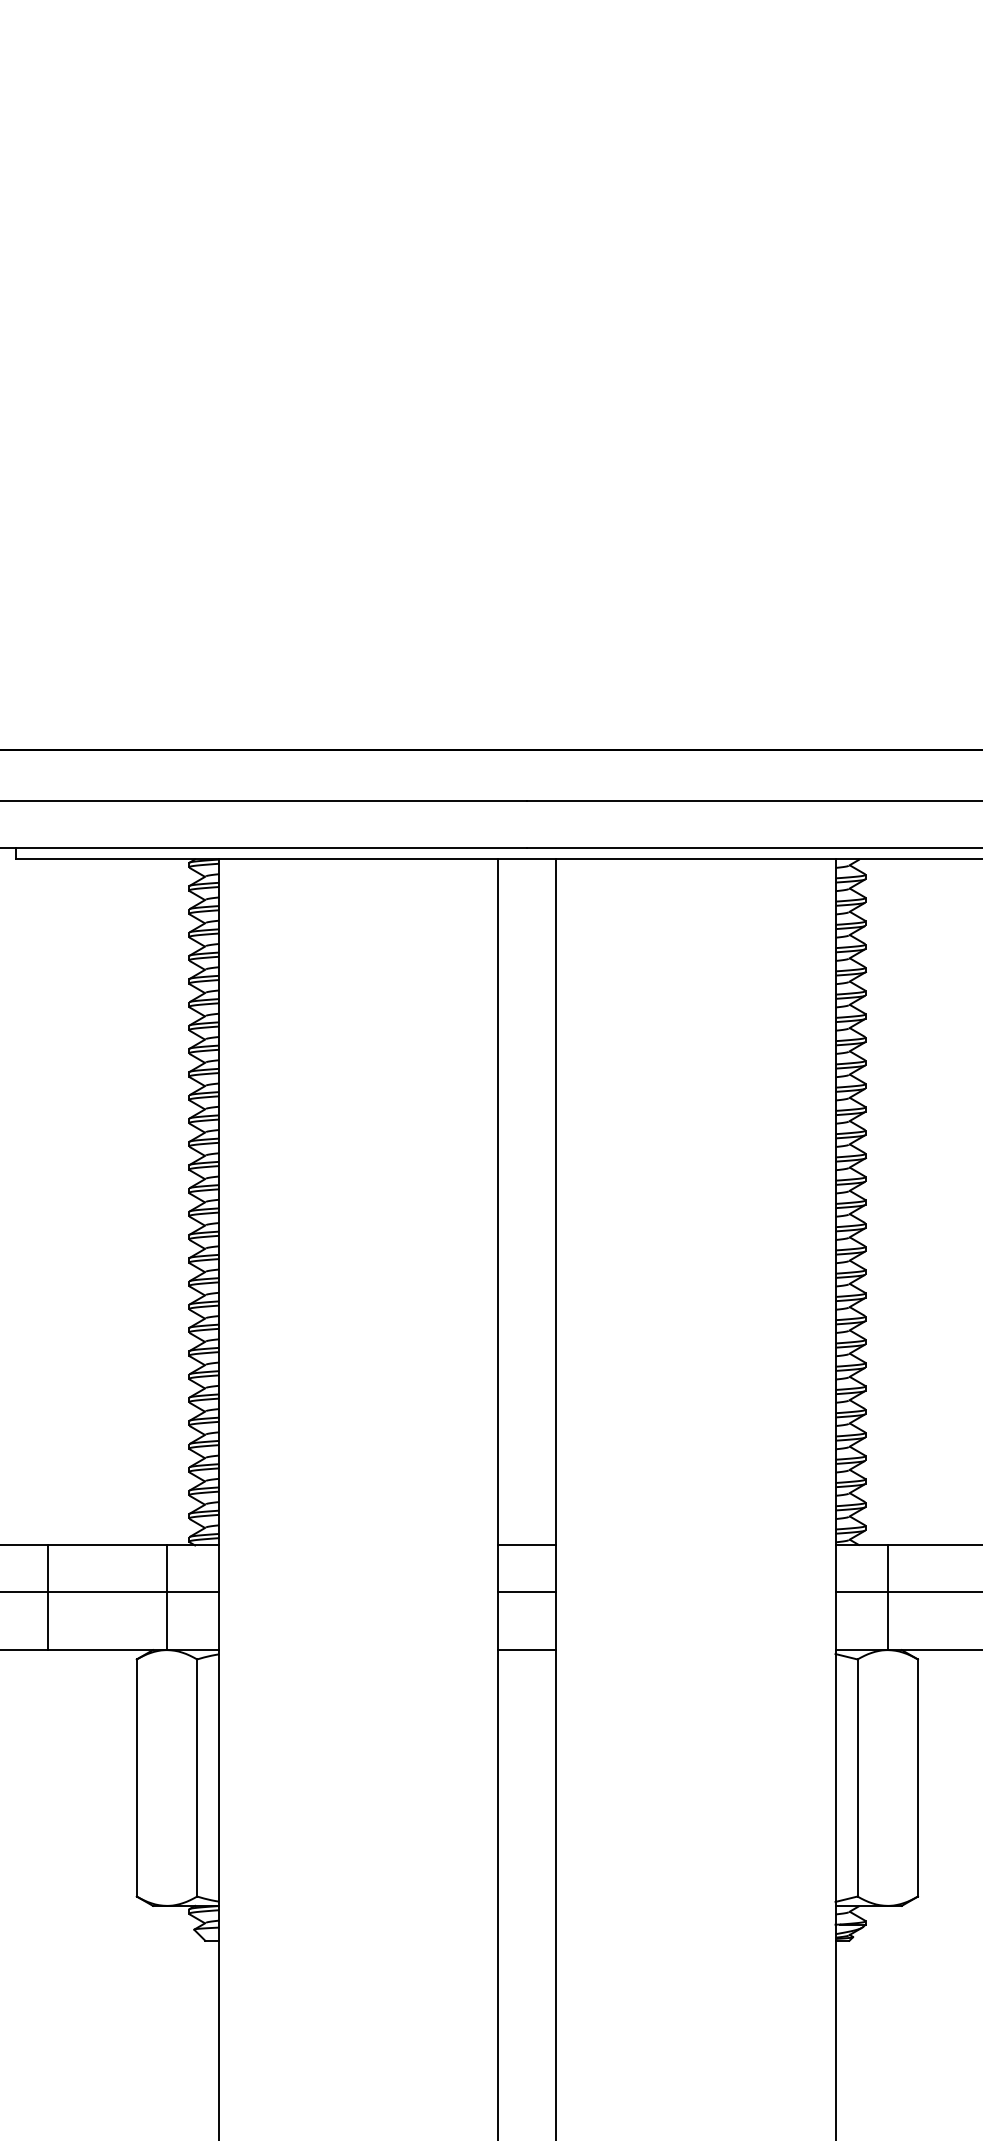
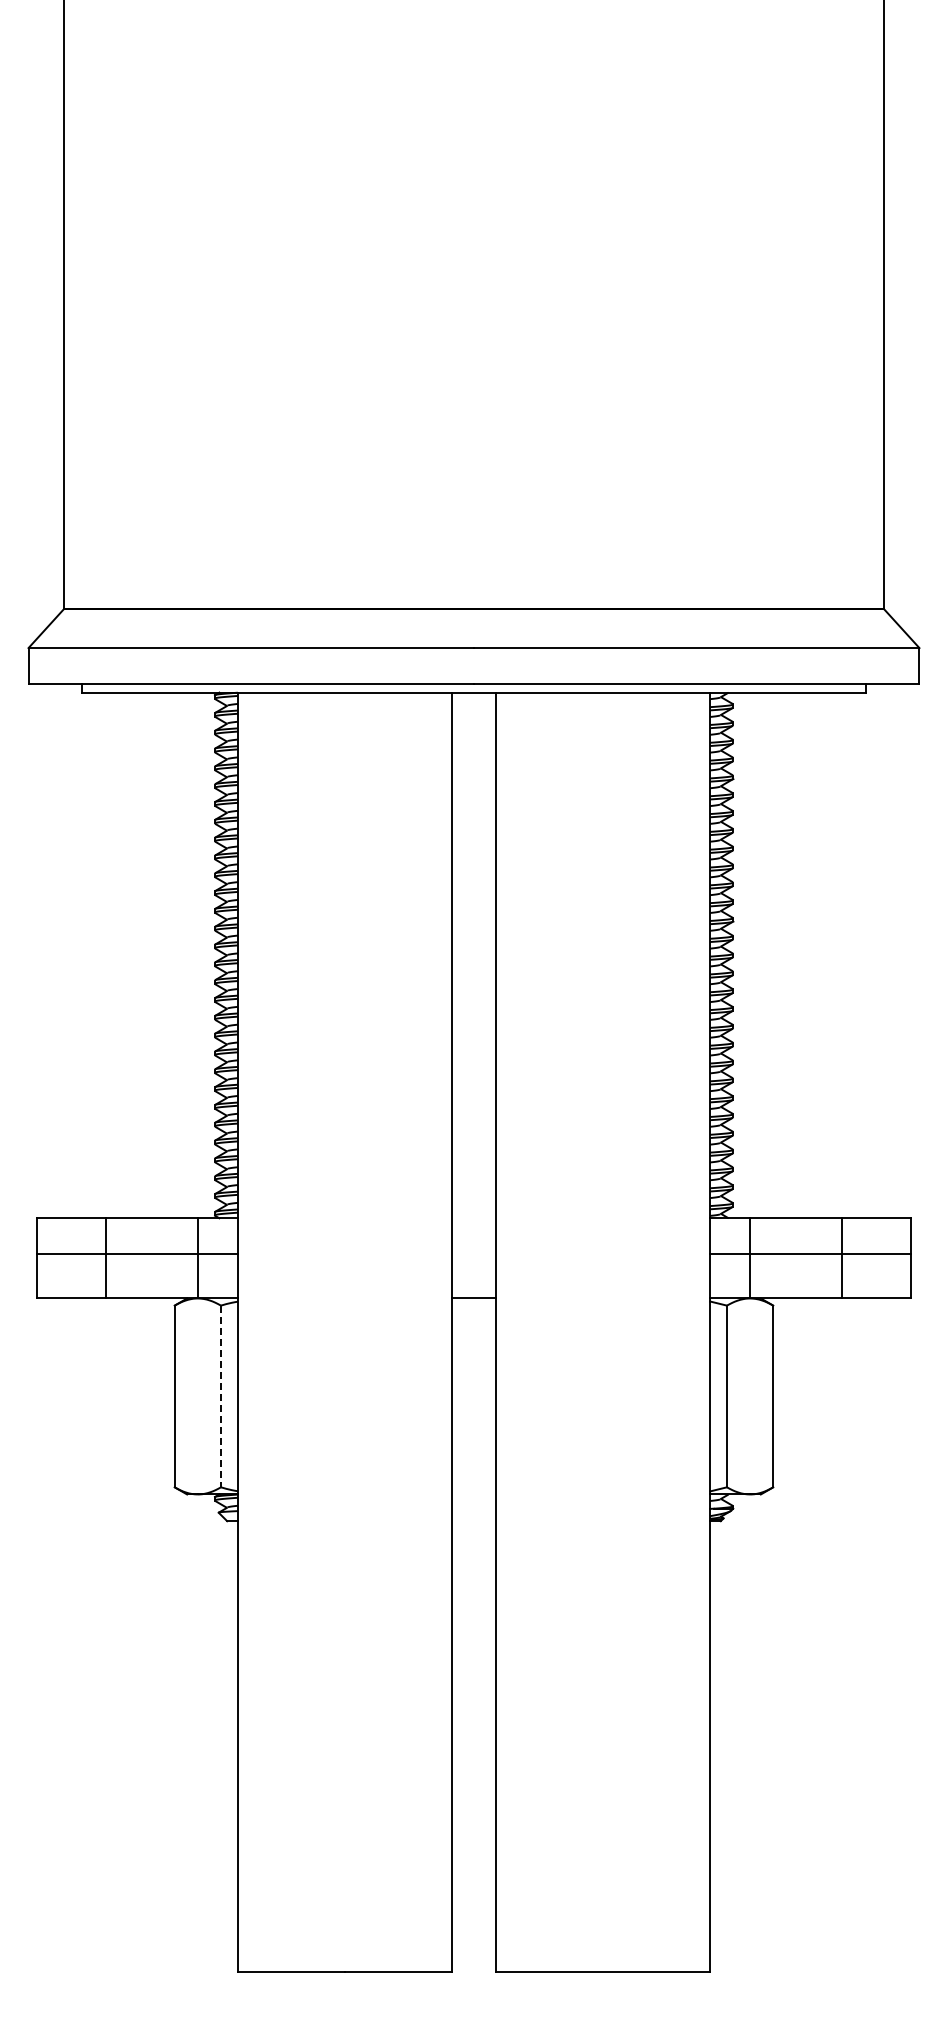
line: (526, 1545) -> (473, 1218), removed
line: (526, 1591) -> (473, 1253), removed
line: (197, 1778) -> (221, 1396), solid -> dashed

